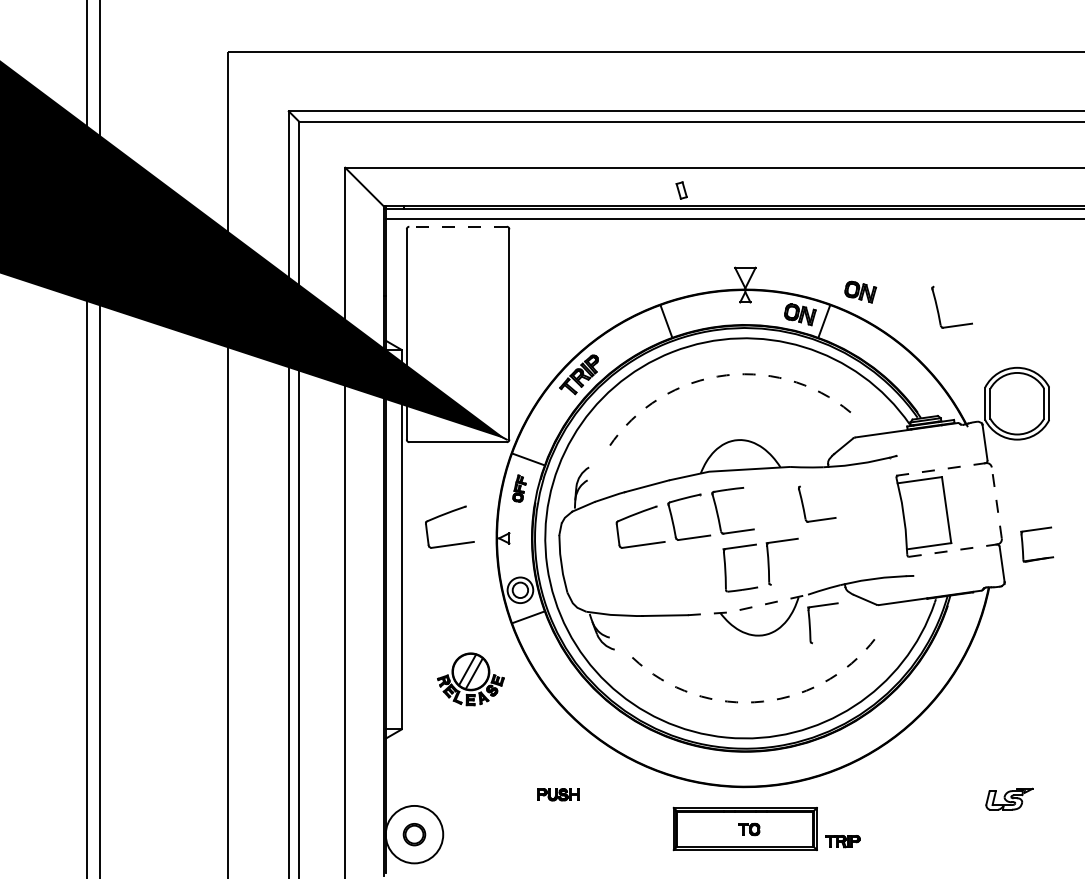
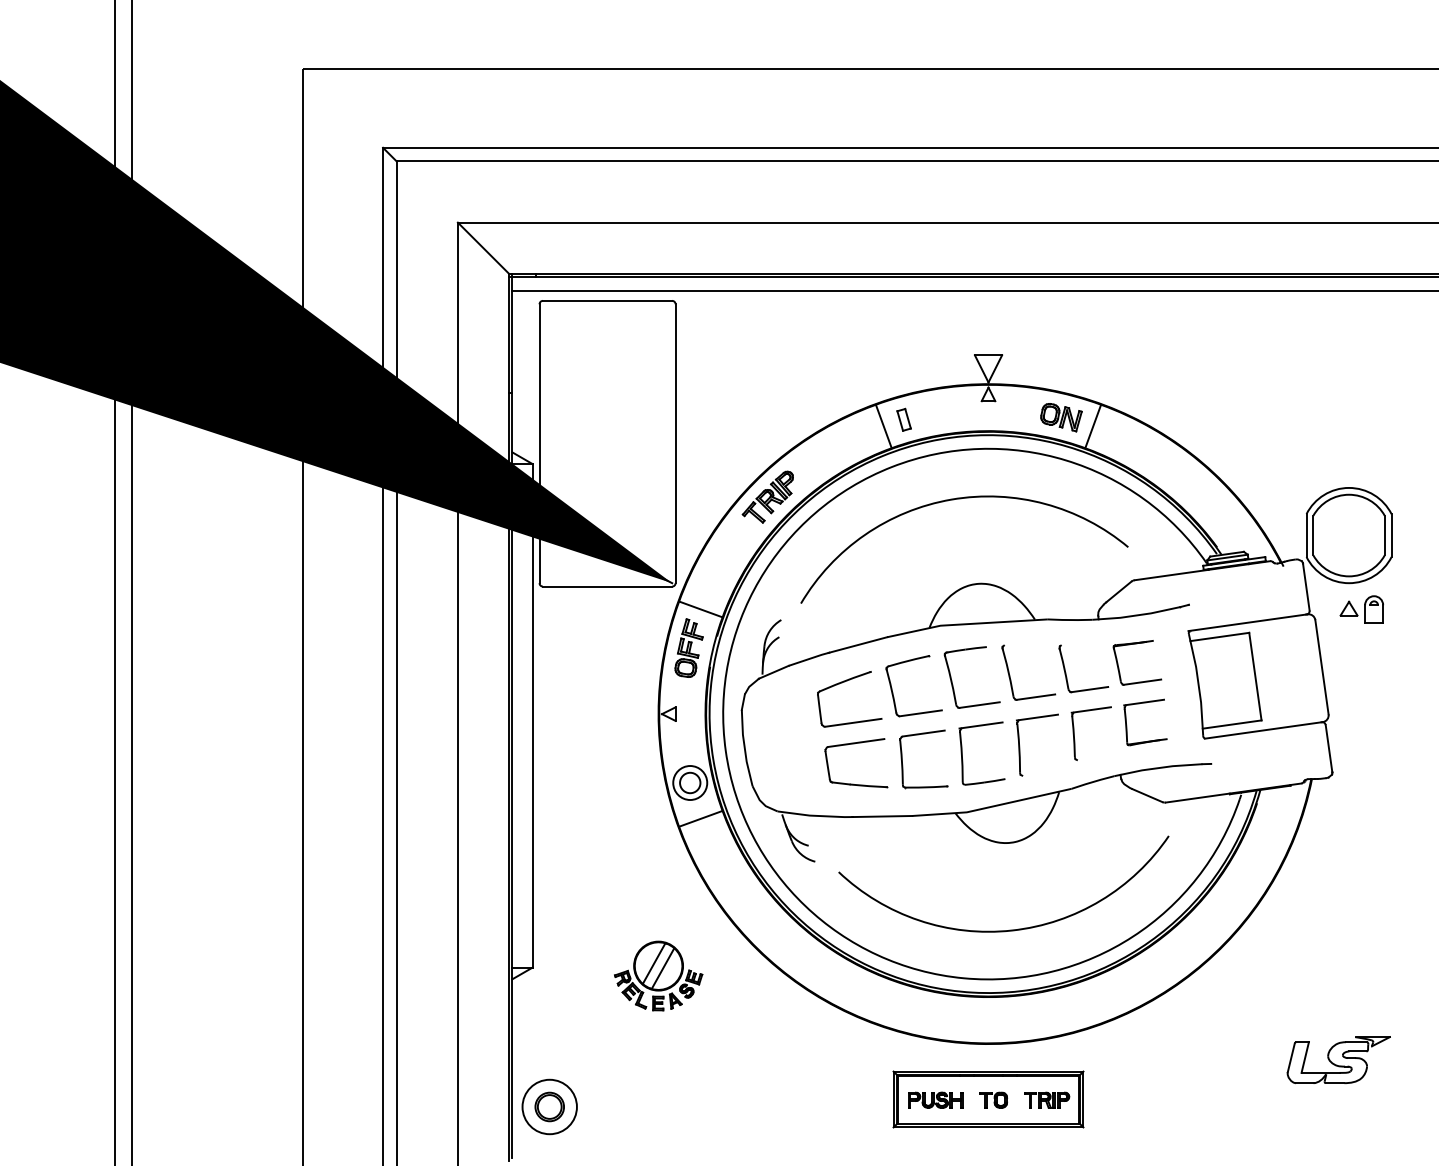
part: (681, 190) -> (903, 419), moved
line: (458, 226) -> (607, 300), dashed -> solid
part: (860, 292) -> (1141, 387), removed
part: (938, 309) -> (1010, 675), moved
arc: (717, 376) -> (951, 499), dashed -> solid
part: (1026, 459) -> (1361, 609), added
line: (940, 469) -> (1247, 622), dashed -> solid
part: (857, 485) -> (1137, 644), added
part: (519, 488) -> (688, 647), size x1.67
line: (996, 503) -> (1321, 667), dashed -> solid
part: (444, 515) -> (589, 683), removed
part: (1023, 546) -> (1127, 725), moved
line: (952, 550) -> (1263, 730), dashed -> solid
part: (644, 561) -> (854, 744), added
part: (681, 577) -> (903, 765), added
line: (748, 608) -> (992, 806), dashed -> solid
part: (810, 623) -> (1074, 733), moved
part: (470, 678) -> (658, 975), moved
arc: (763, 701) -> (1012, 930), dashed -> solid
part: (558, 794) -> (935, 1099), moved
part: (1009, 798) -> (1338, 1059), size x1.67
circle: (414, 834) -> (549, 1106), size x0.71
part: (843, 841) -> (1047, 1099), moved

